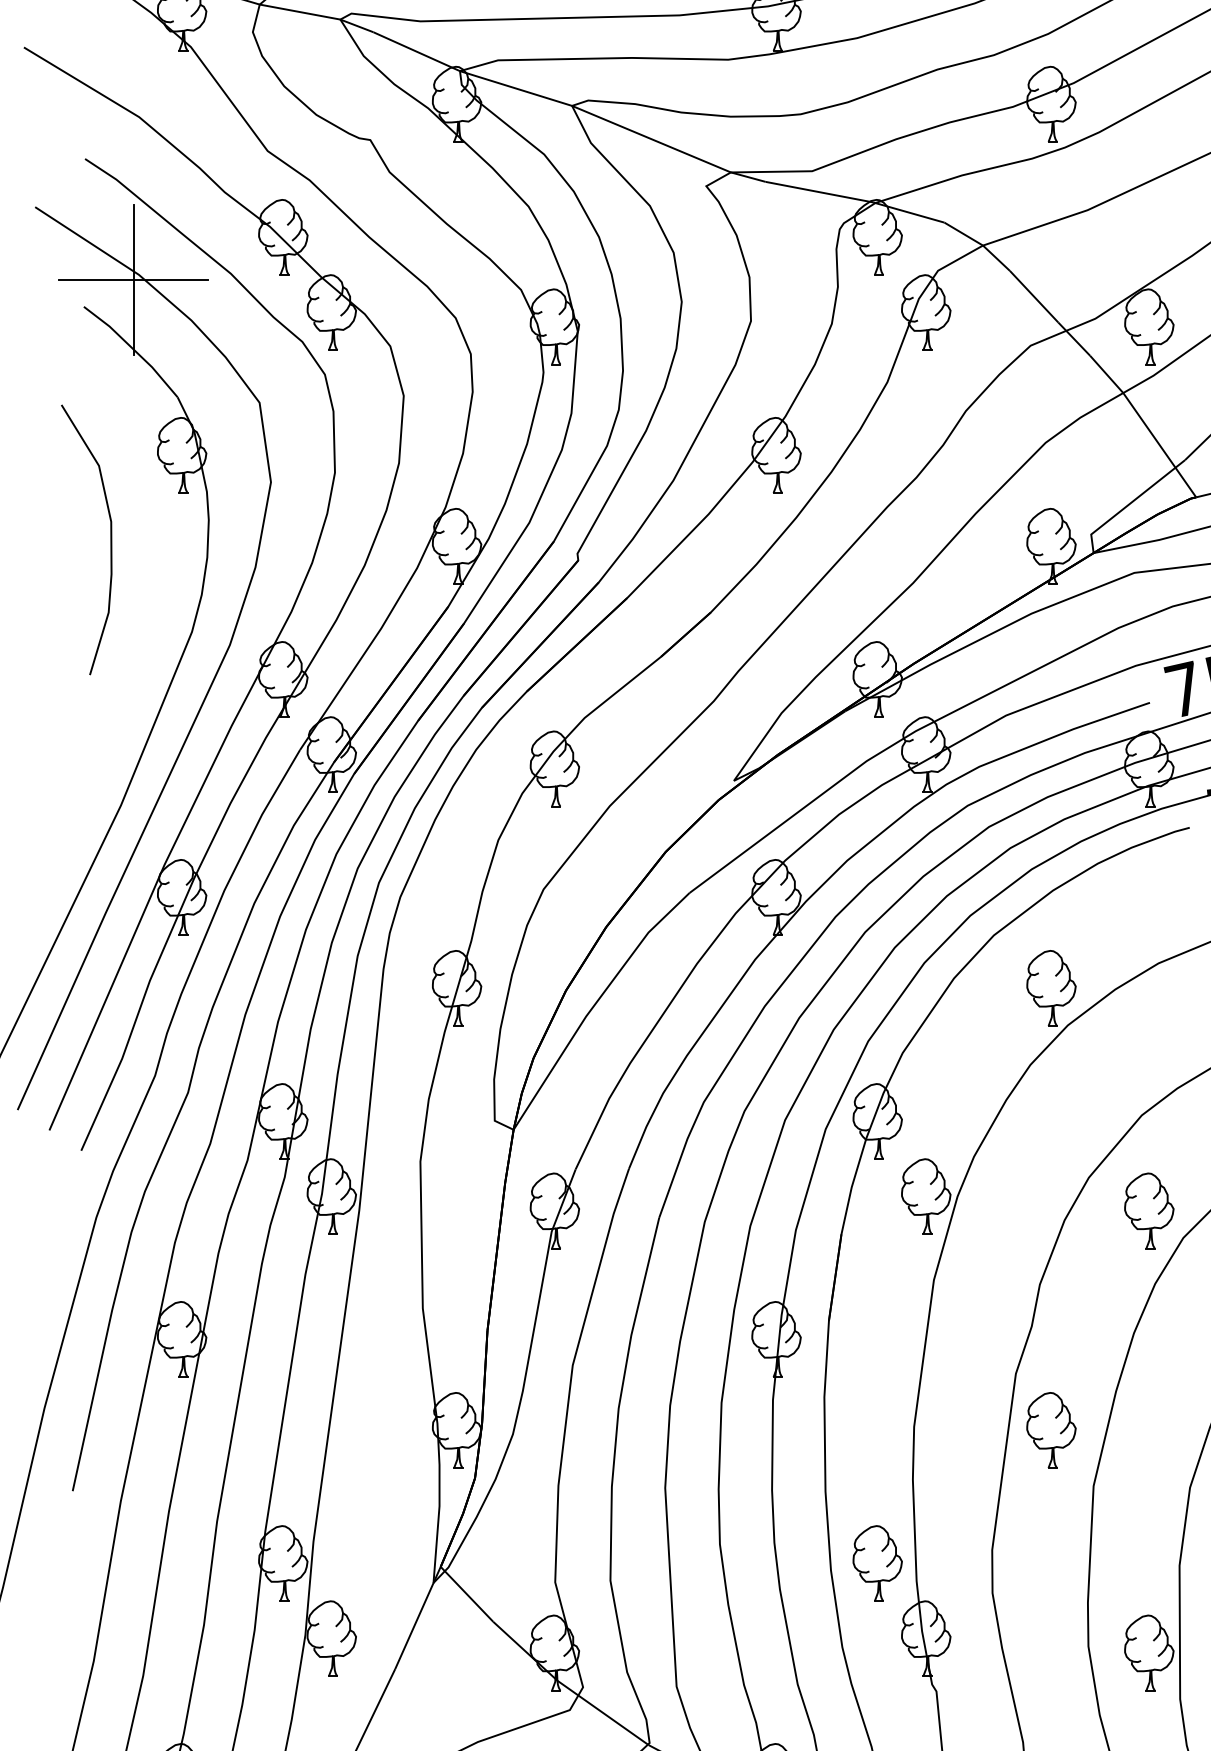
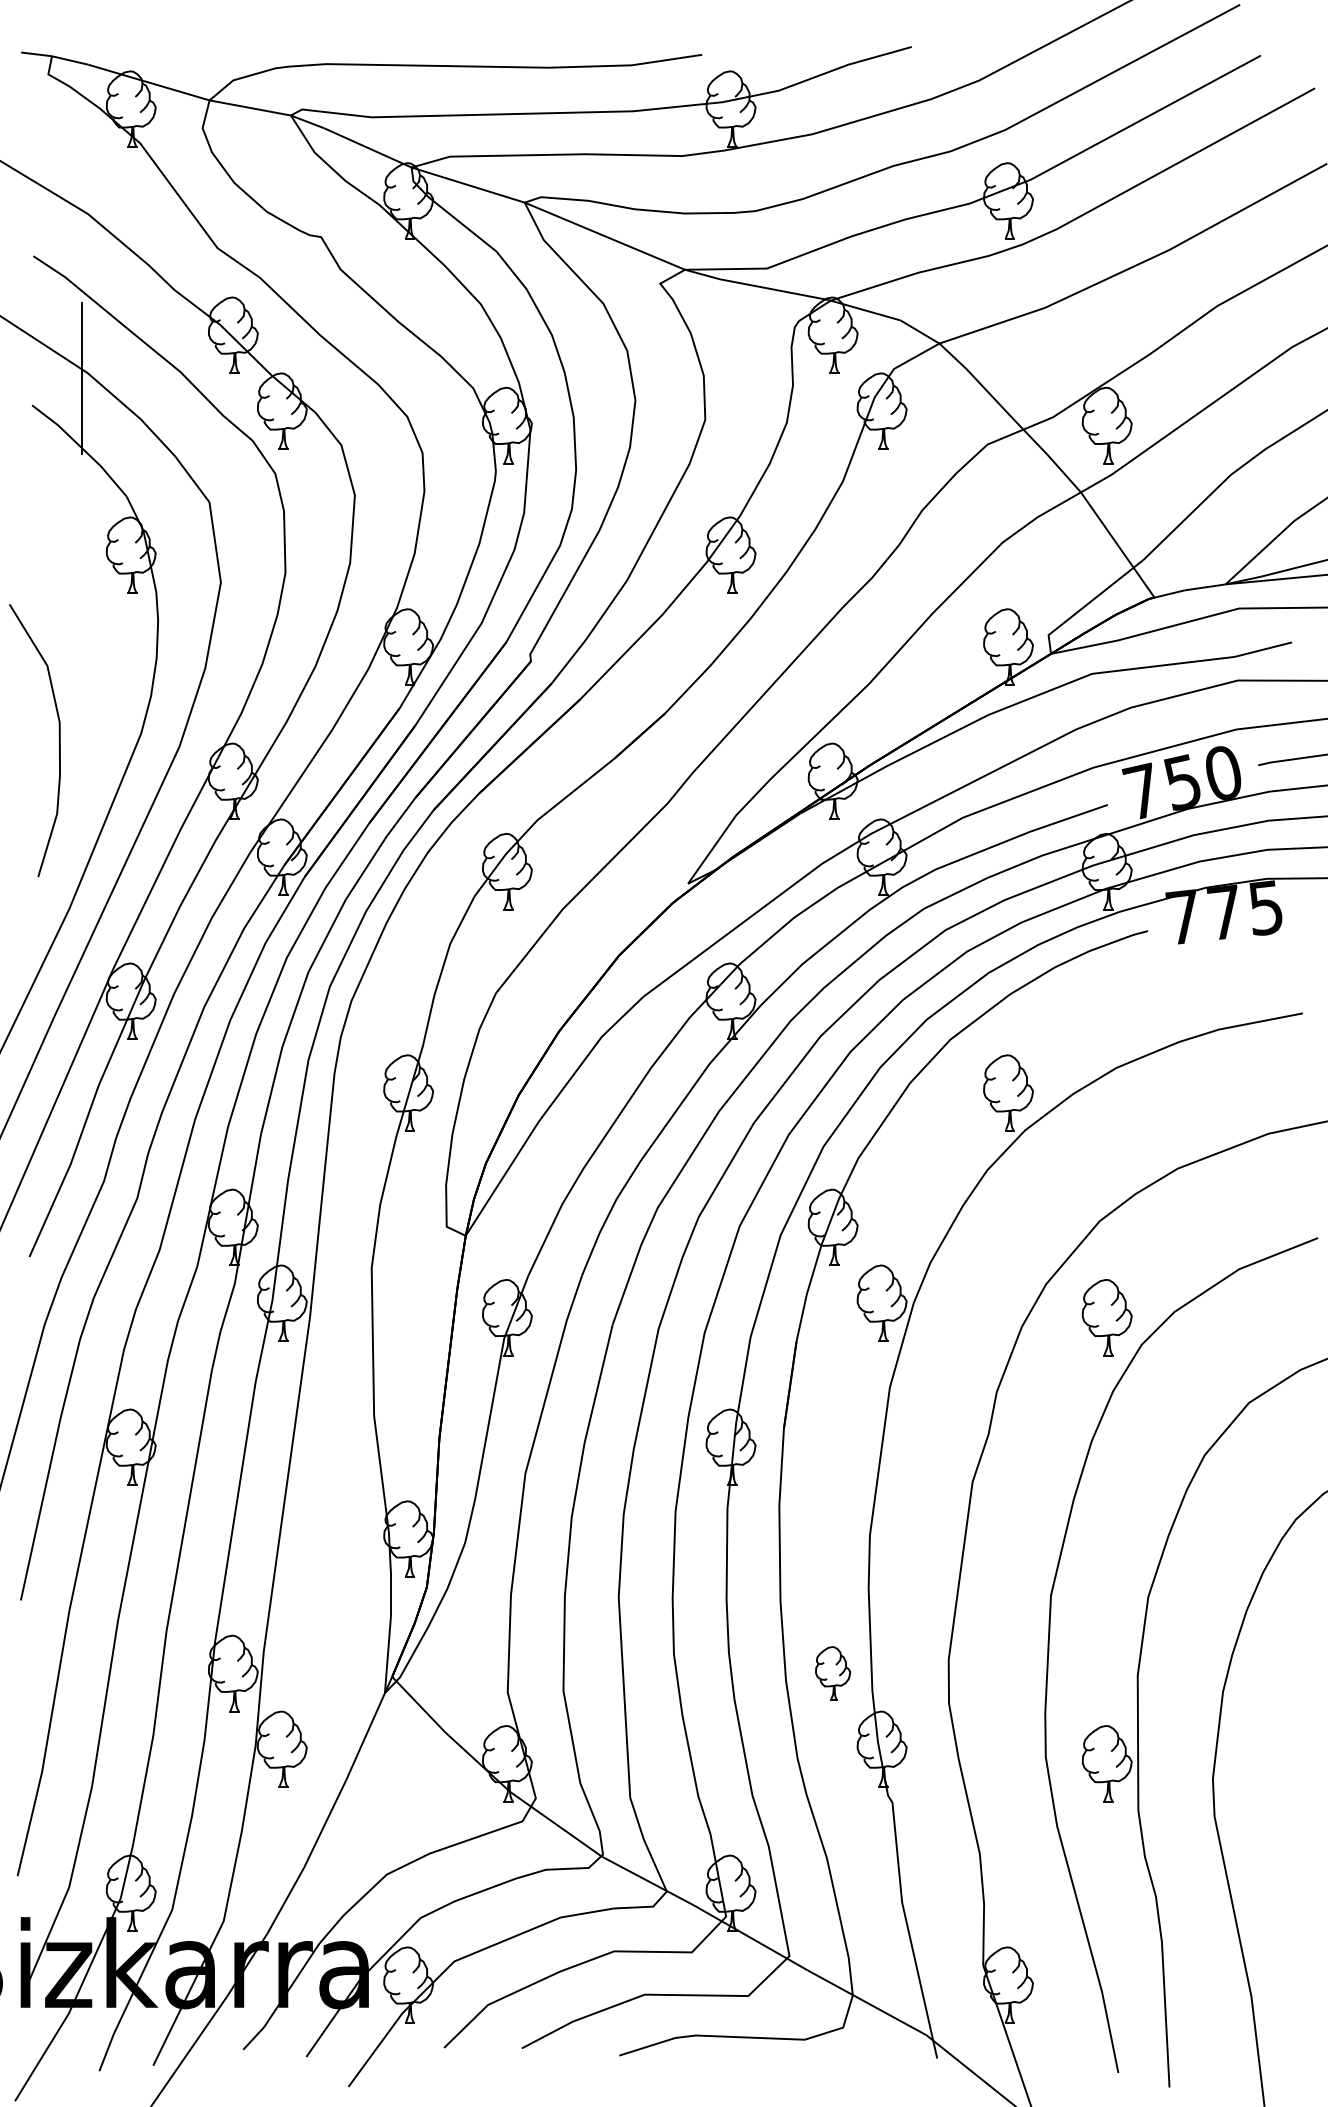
line: (132, 280) -> (81, 378), removed
curve: (110, 539) -> (58, 740), moved
part: (1051, 1429) -> (1008, 1538), removed
part: (877, 1563) -> (832, 1673), size x0.7

